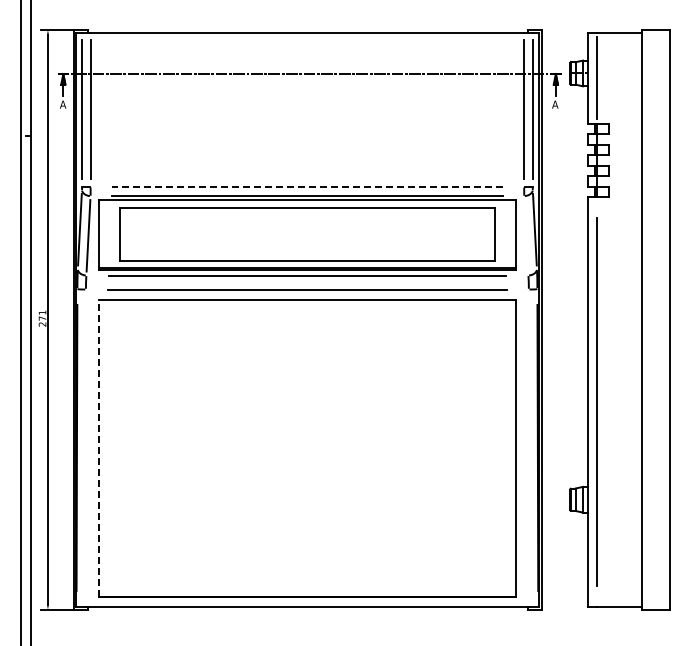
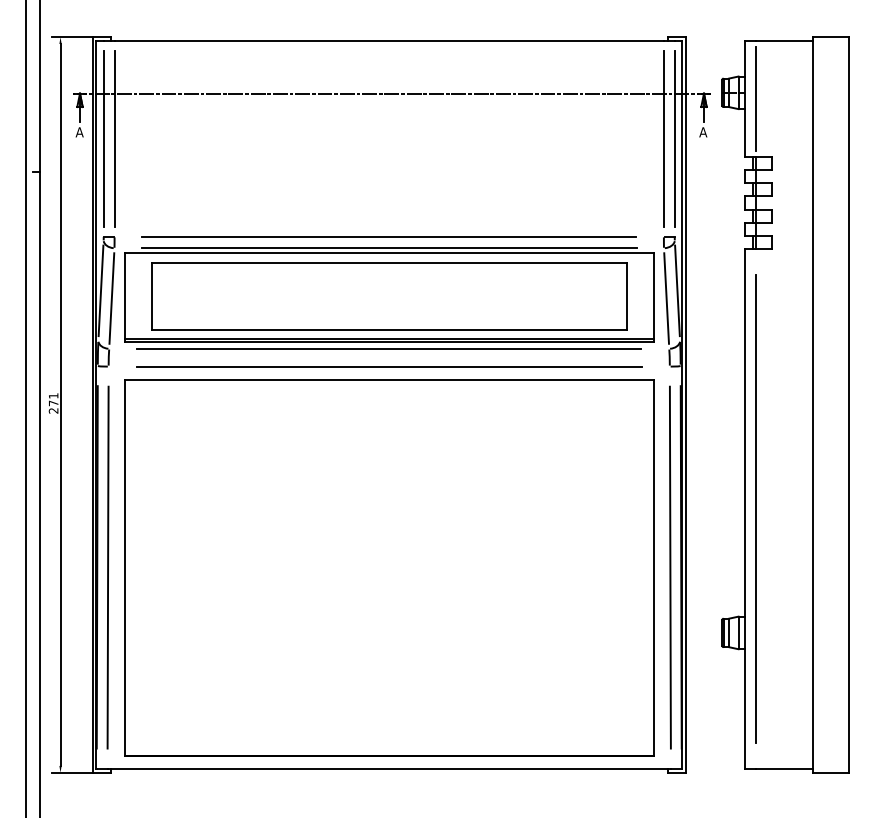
line: (306, 187) -> (388, 237), dashed -> solid
line: (526, 235) -> (666, 298), added
line: (85, 447) -> (108, 566), added
line: (528, 447) -> (669, 566), added
line: (98, 448) -> (124, 568), dashed -> solid

